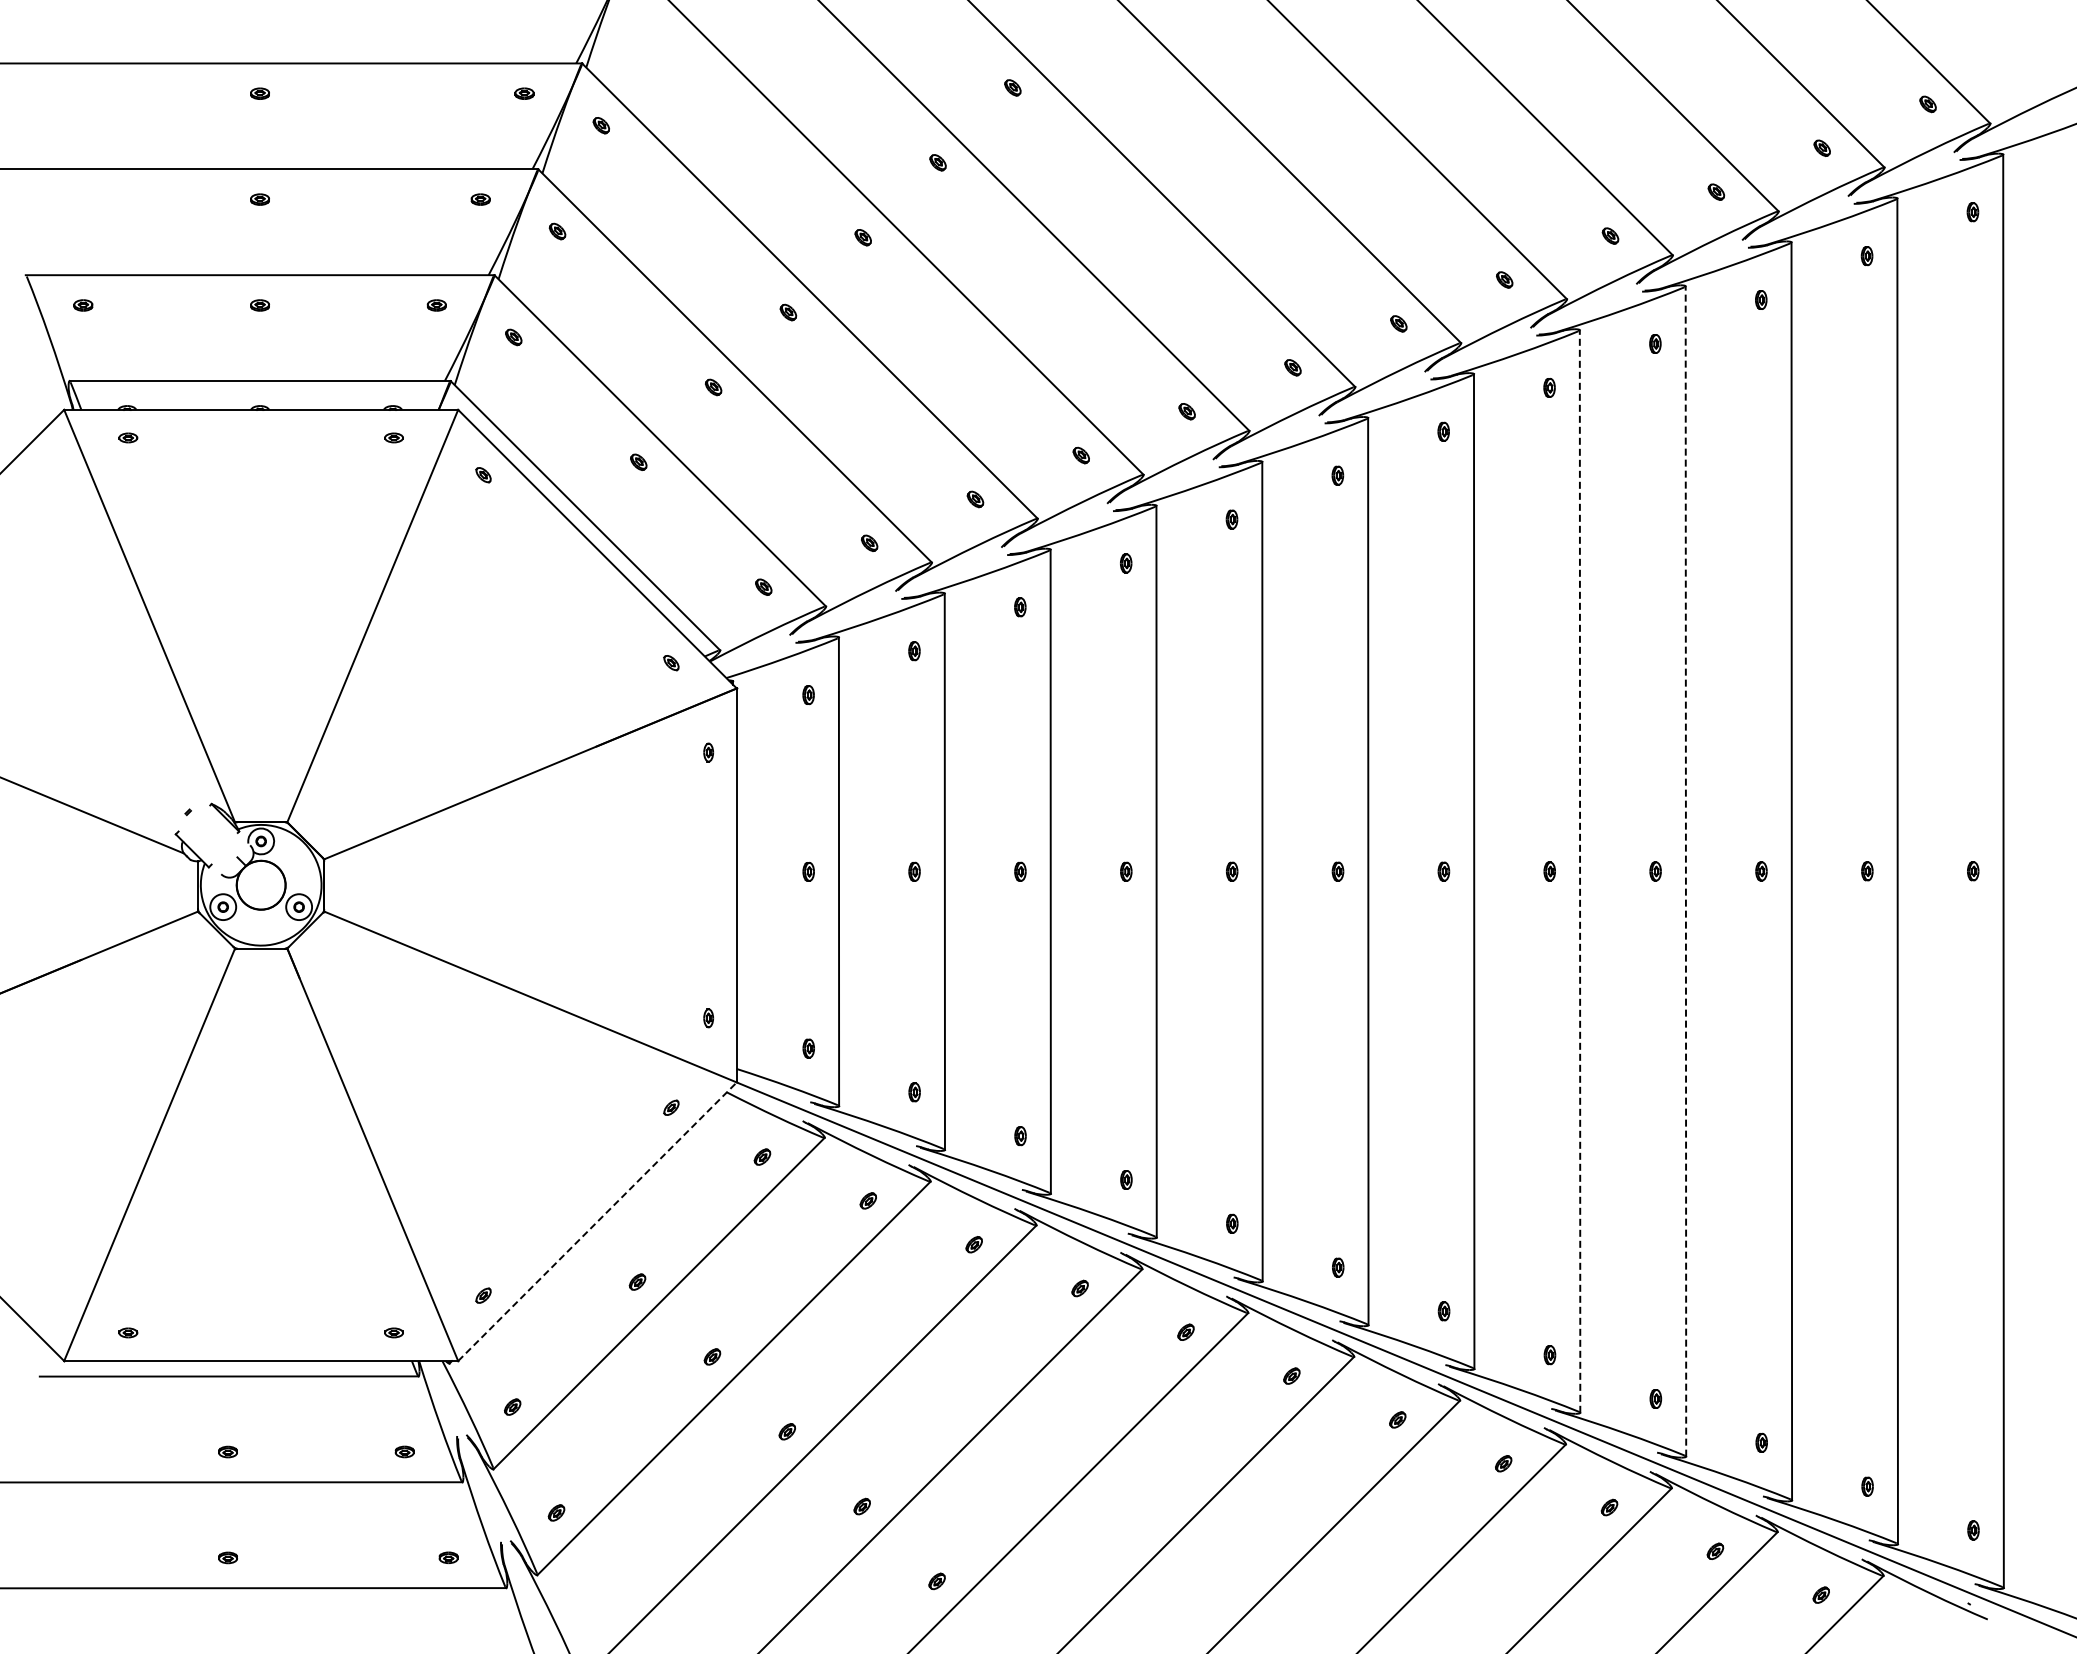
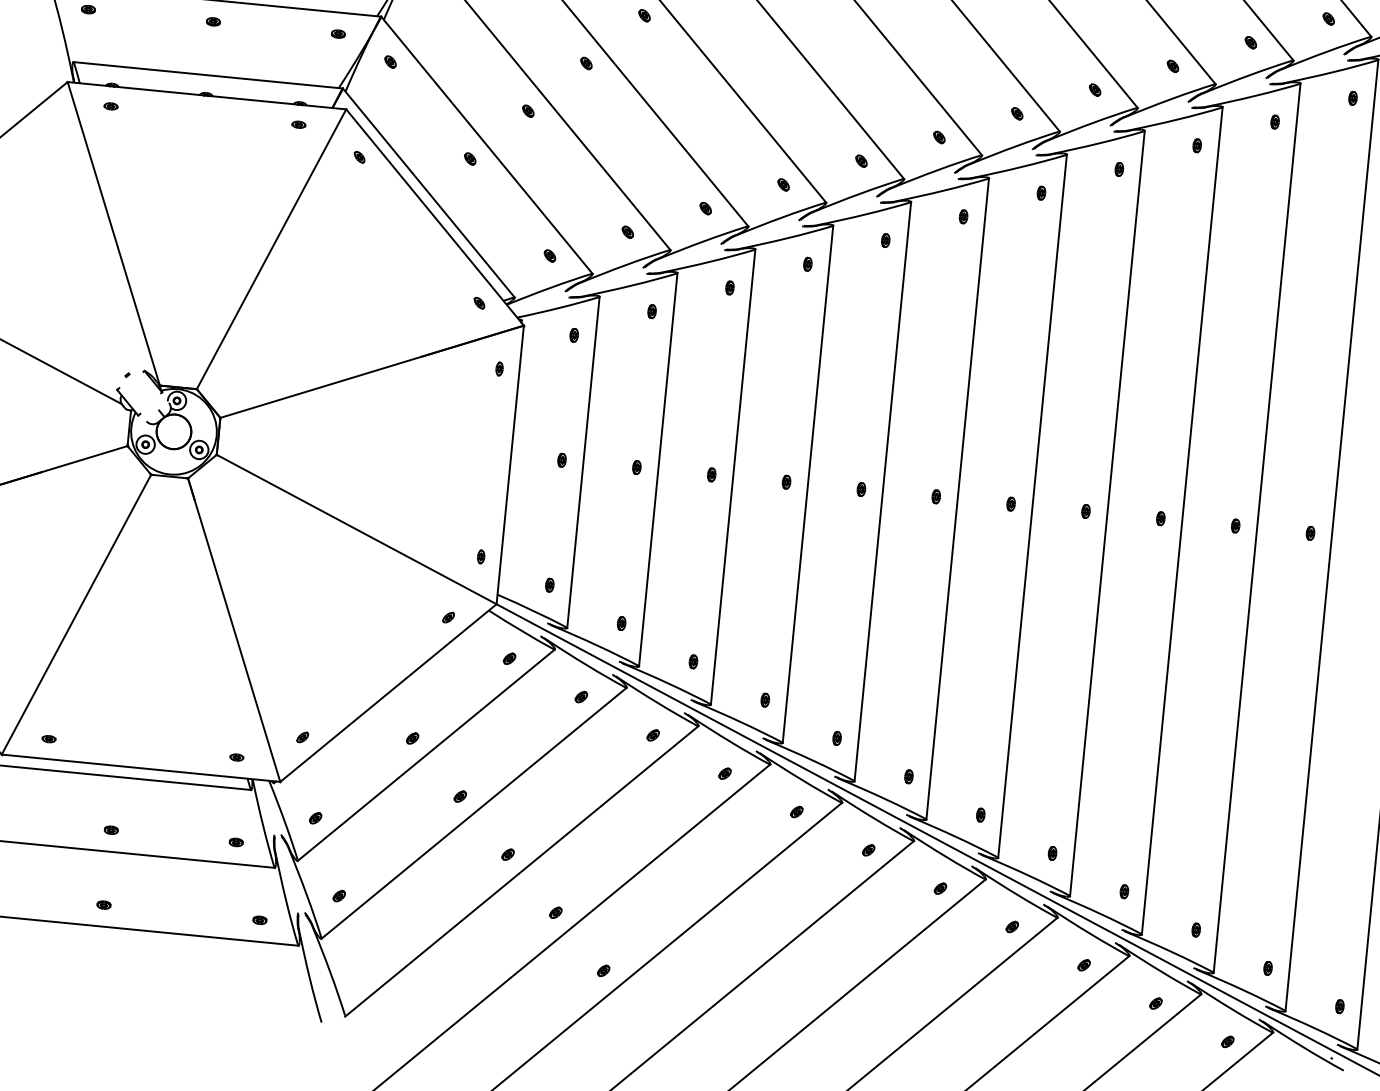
line: (1685, 870) -> (1182, 520), dashed -> solid
line: (1580, 871) -> (1107, 513), dashed -> solid
line: (597, 1221) -> (388, 692), dashed -> solid

